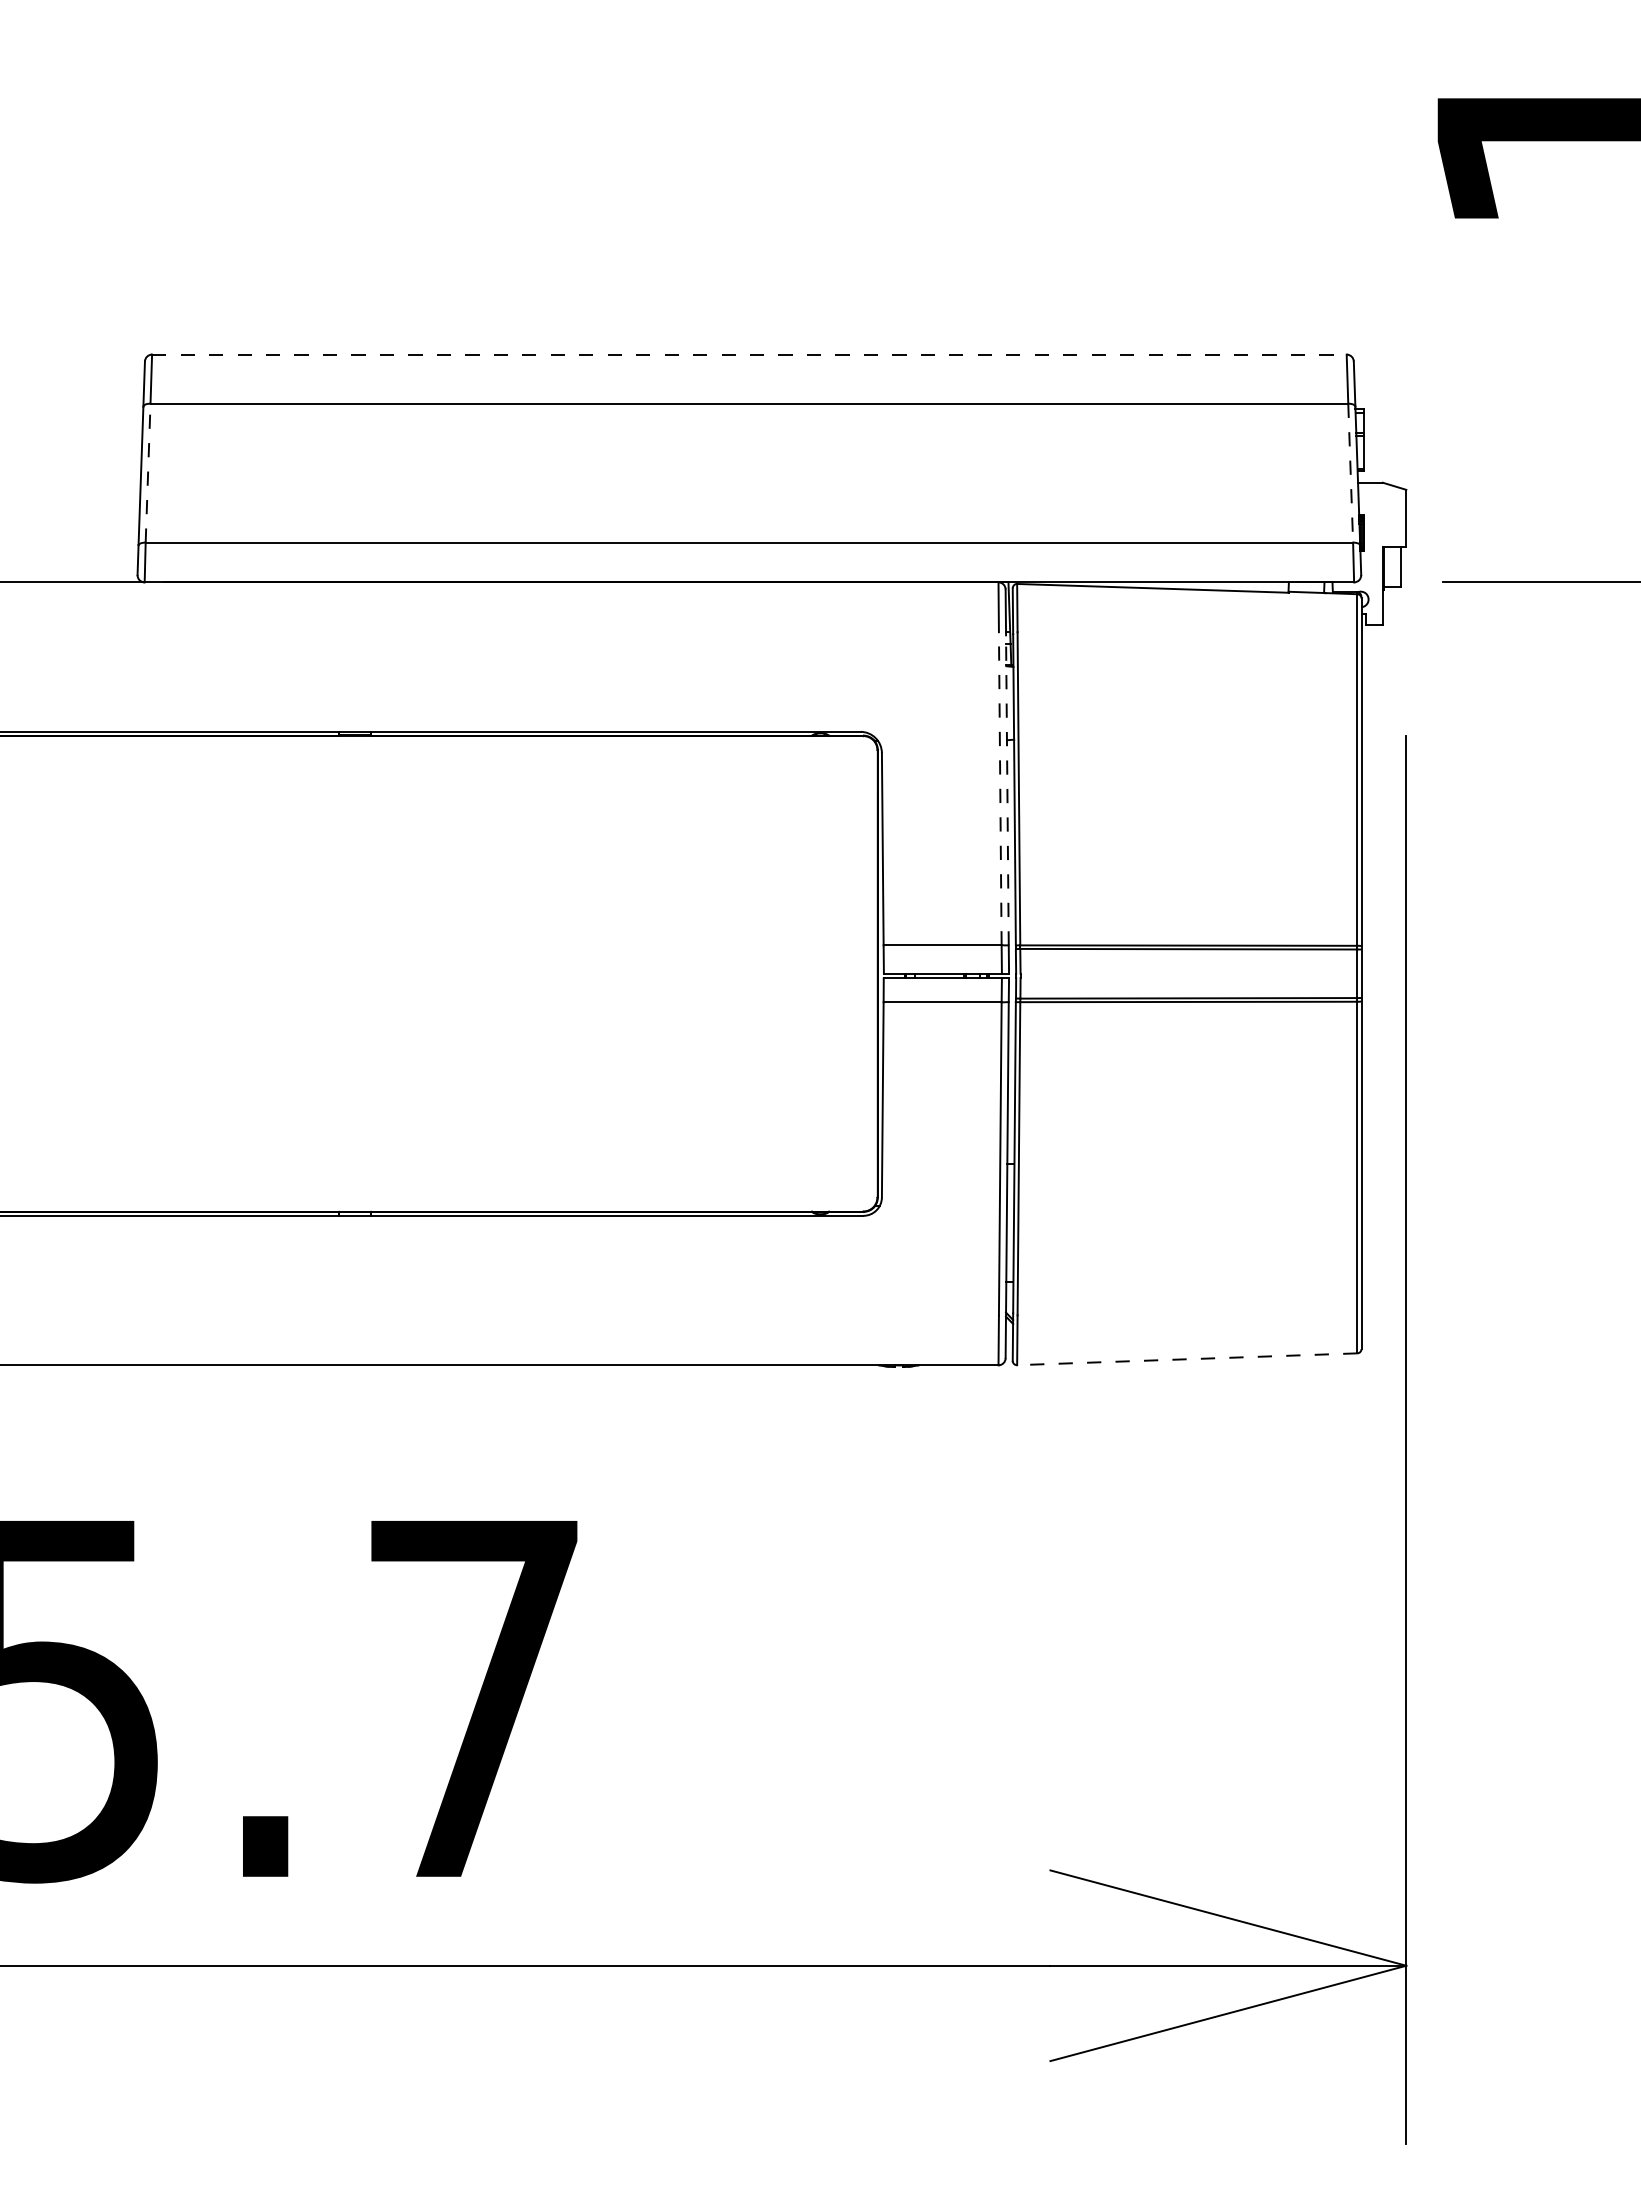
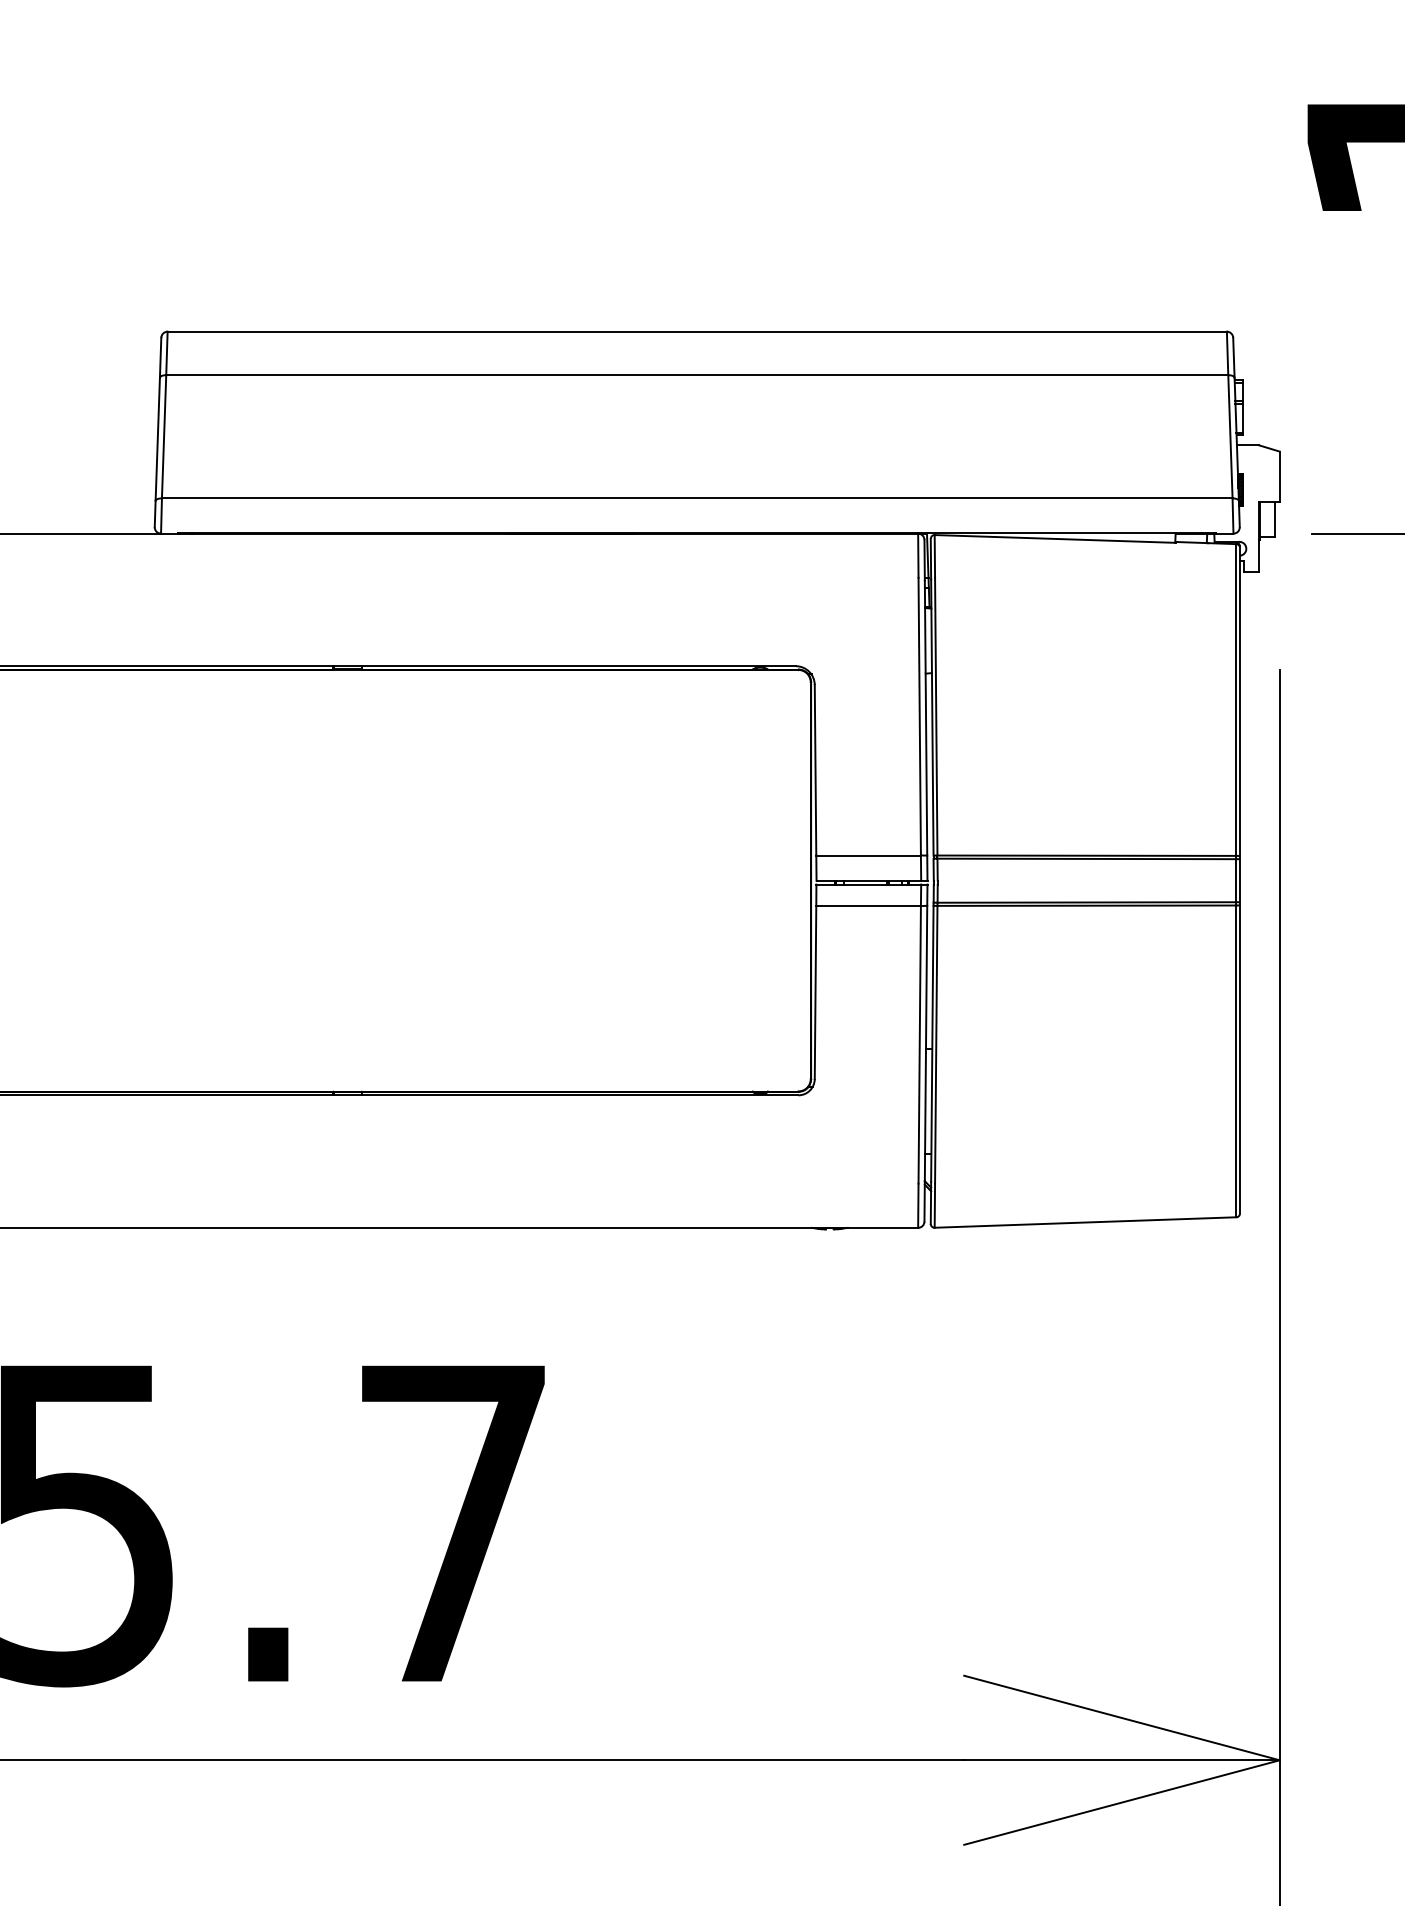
line: (749, 354) -> (697, 331), dashed -> solid
line: (148, 473) -> (164, 437), dashed -> solid
line: (1350, 473) -> (1230, 437), dashed -> solid
line: (1000, 788) -> (919, 716), dashed -> solid
line: (1007, 789) -> (926, 717), dashed -> solid
line: (1186, 1359) -> (1084, 1222), dashed -> solid

